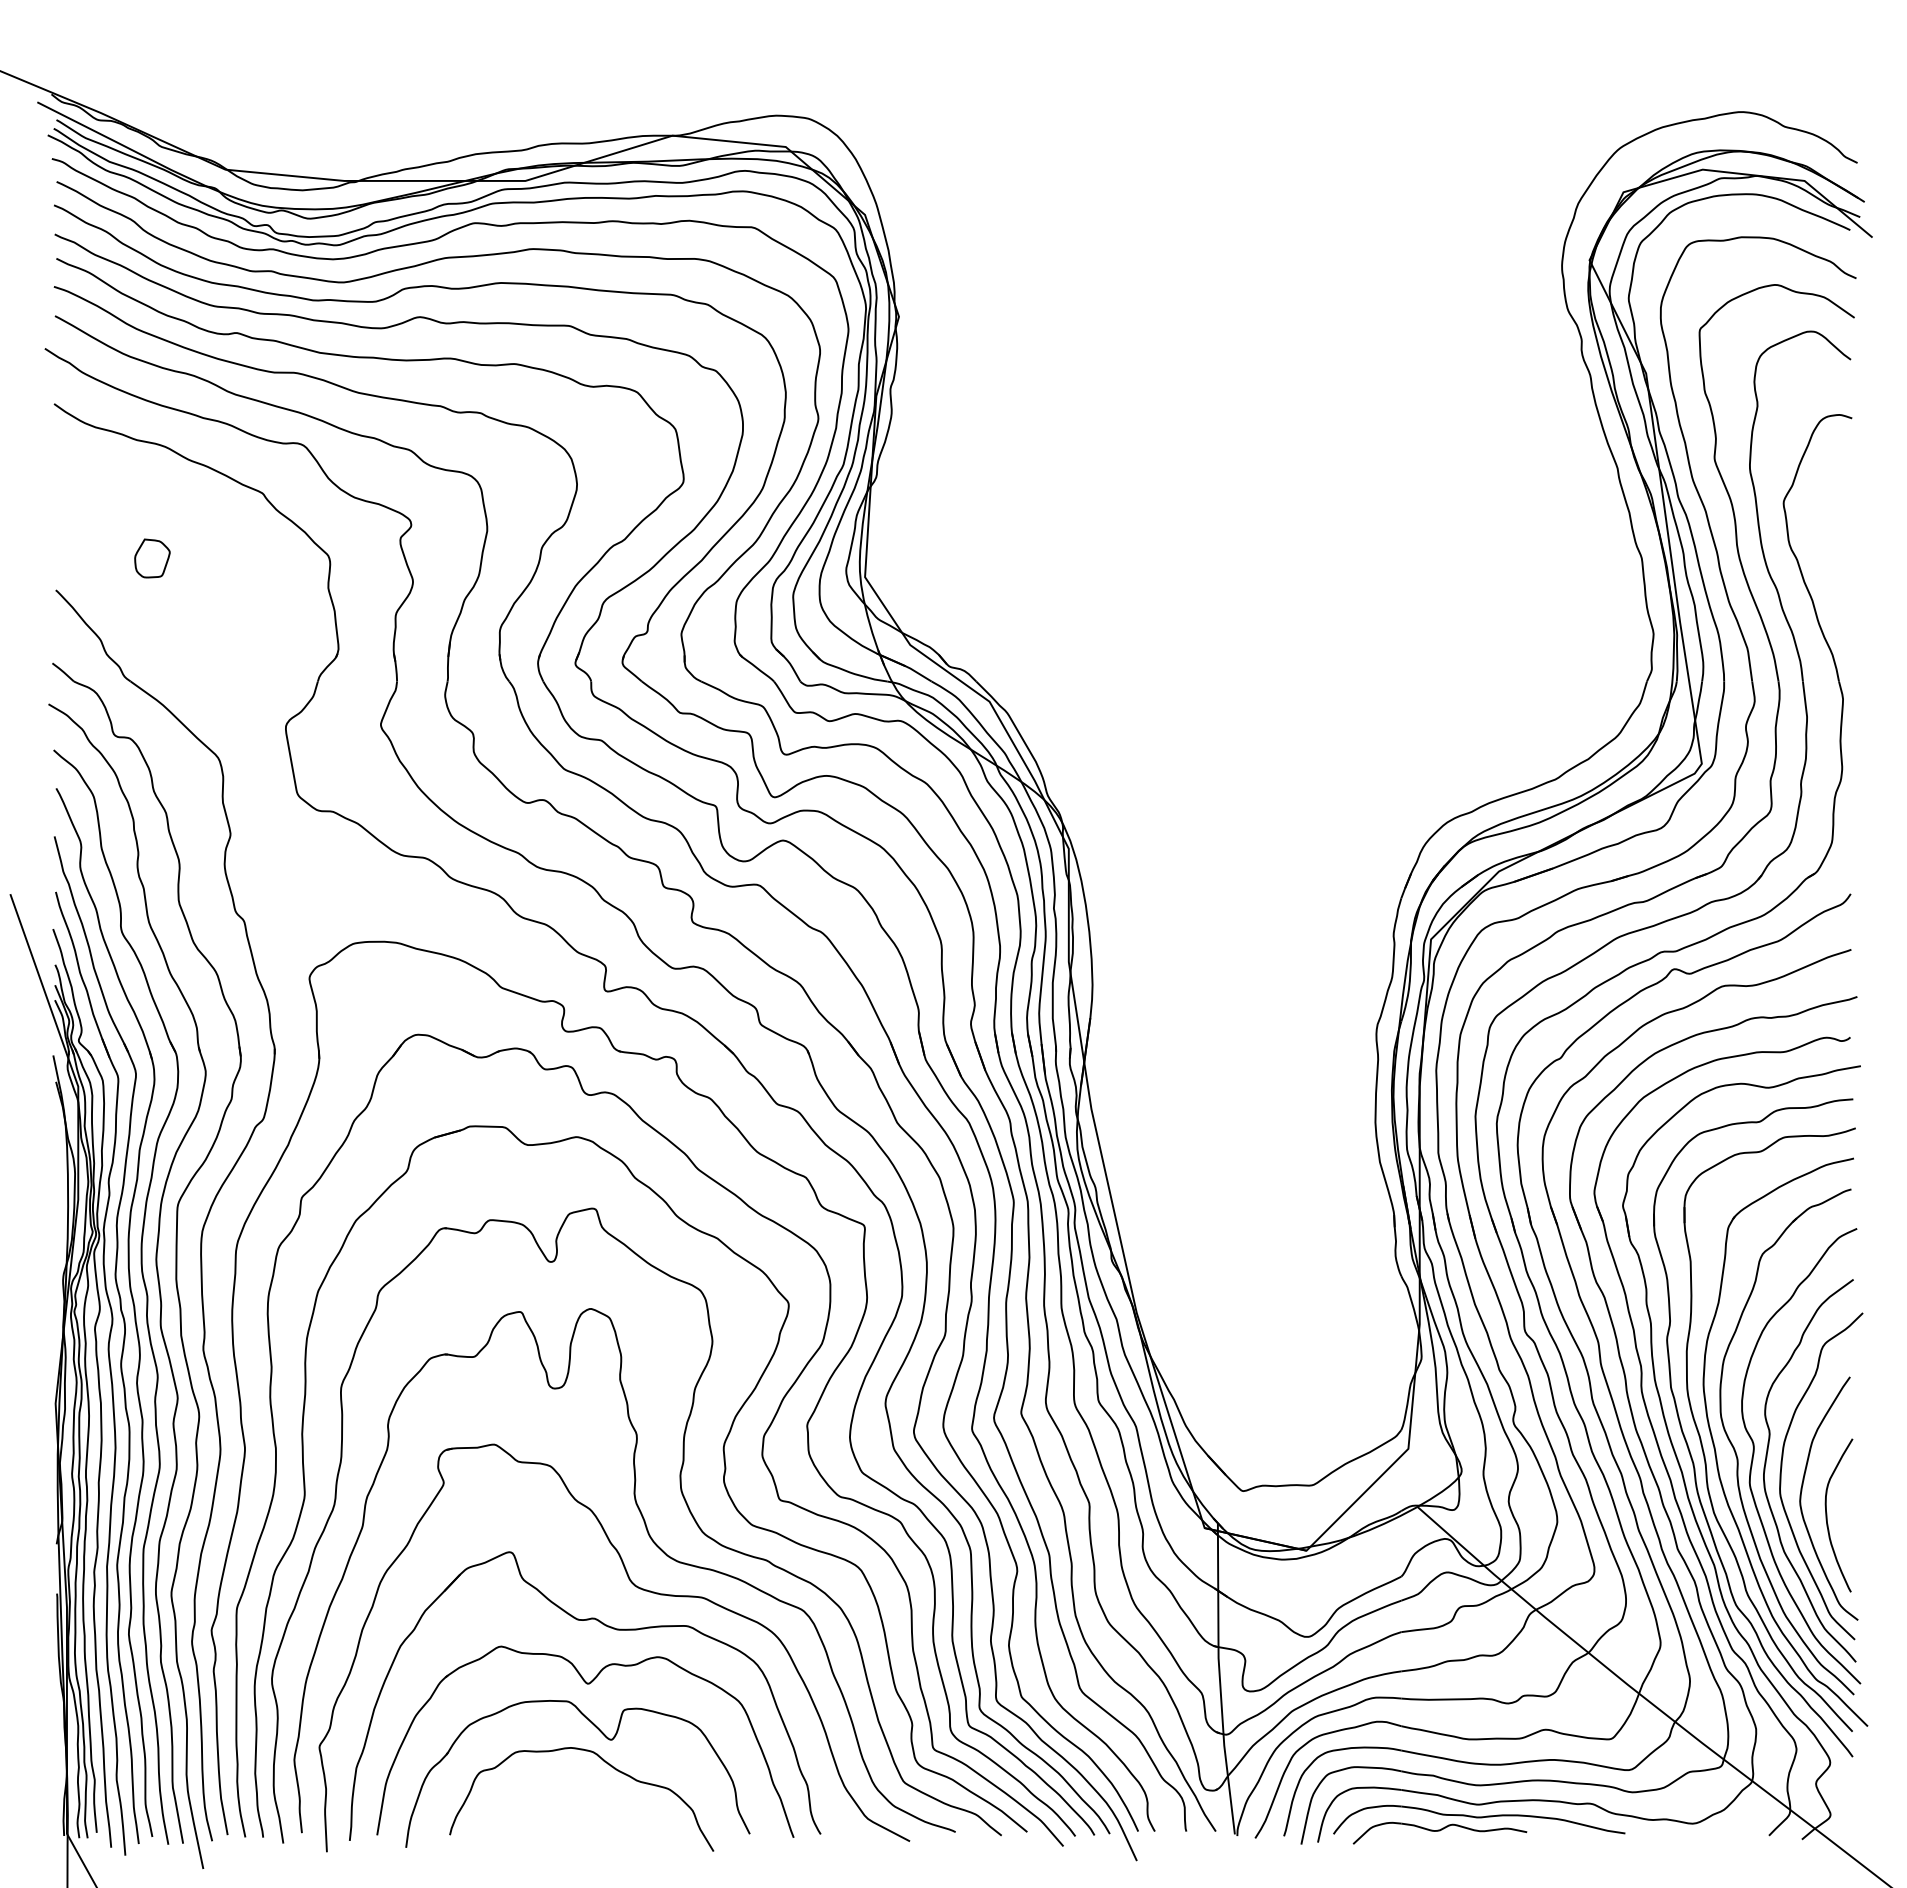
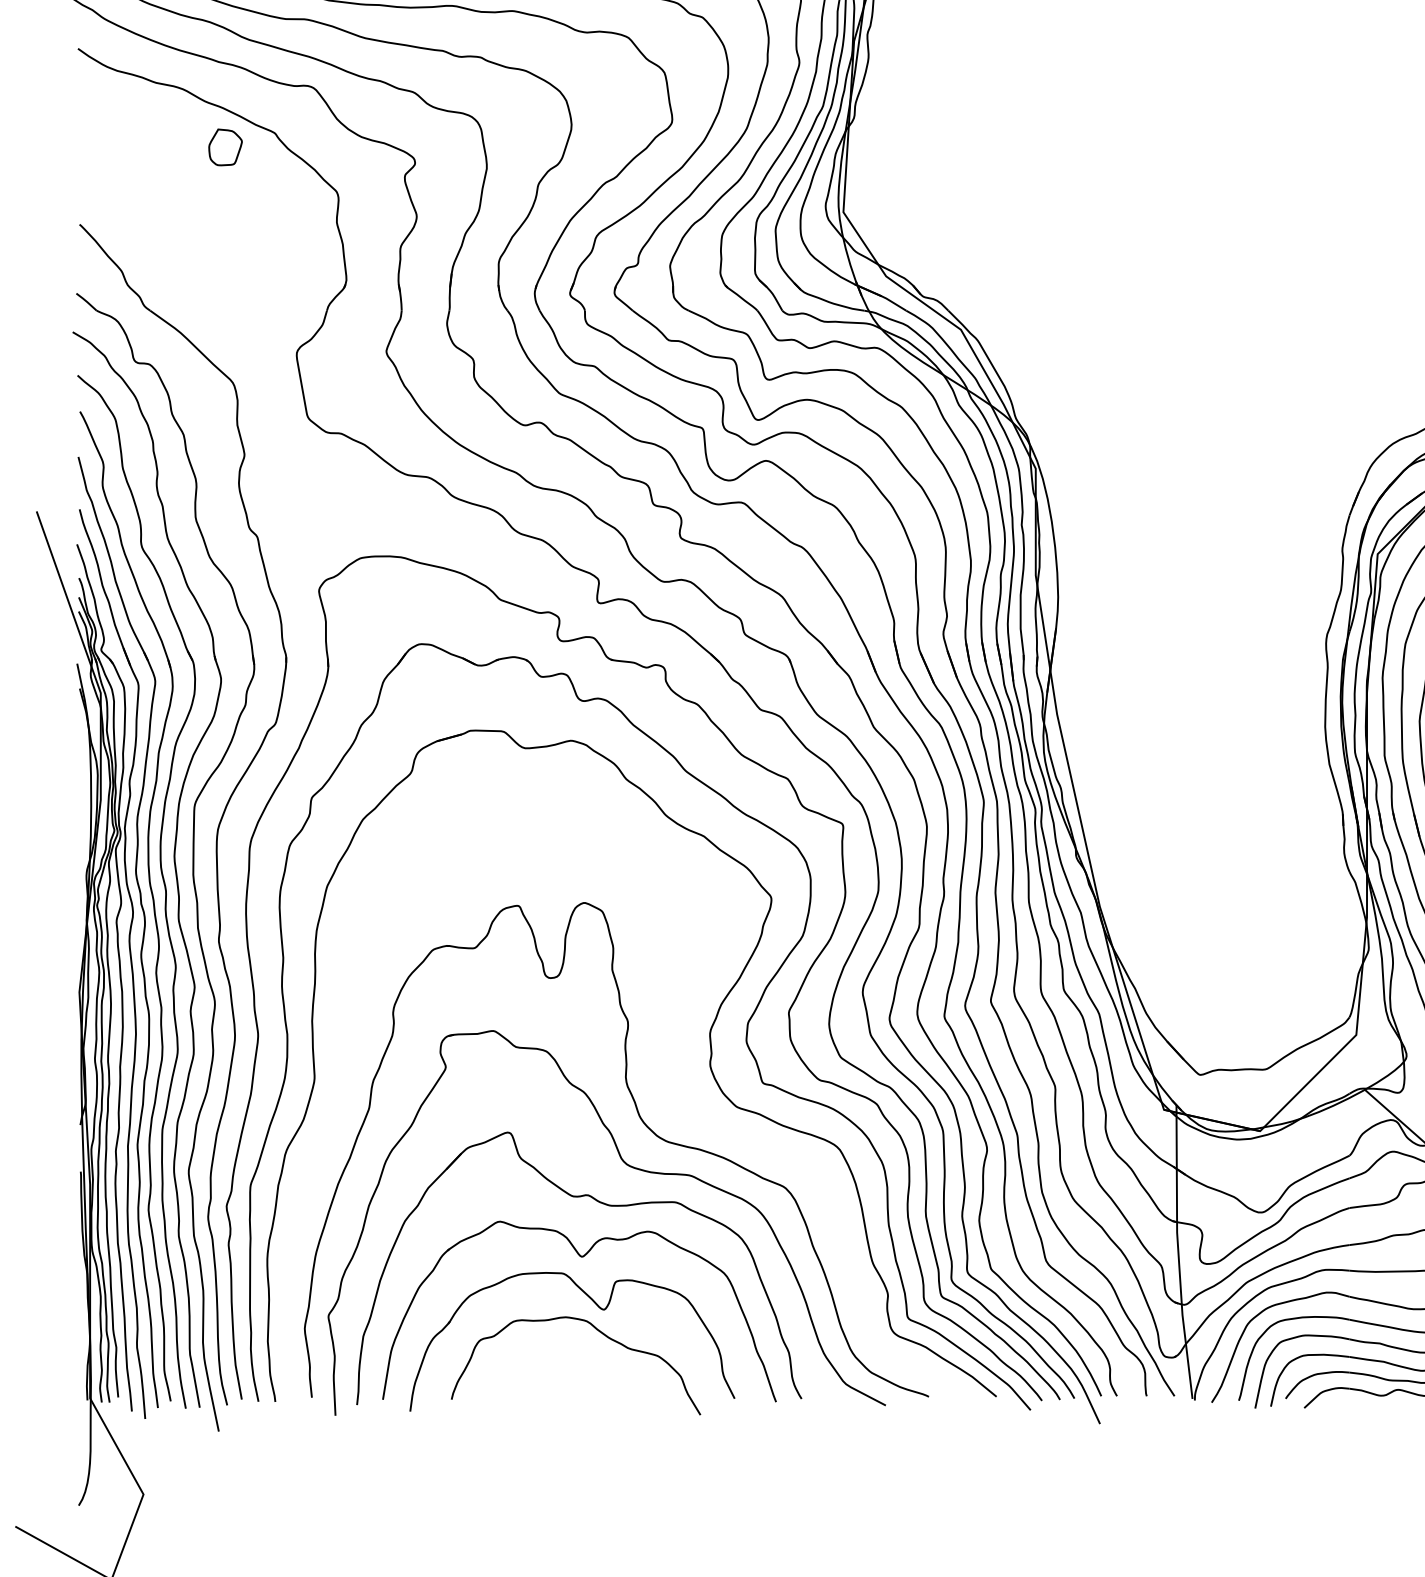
part: (152, 558) -> (225, 147), moved
part: (684, 1501) -> (673, 1084), removed

